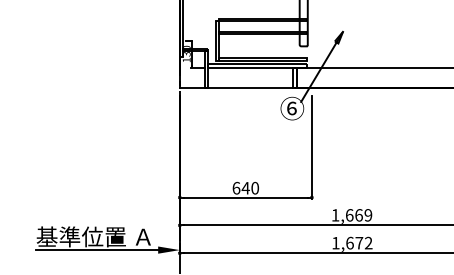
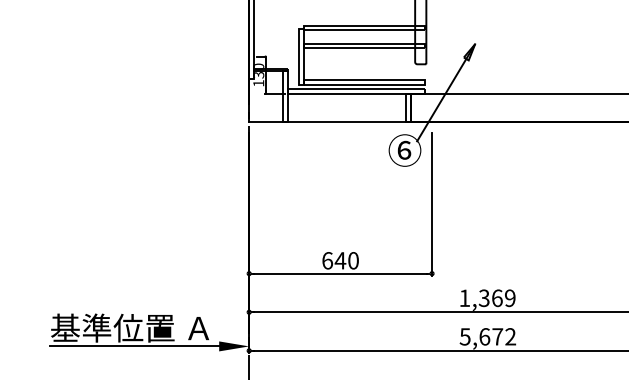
text: (349, 215) -> (484, 298), 1,669 -> 1,369
text: (335, 243) -> (464, 337), 1,672 -> 5,672

